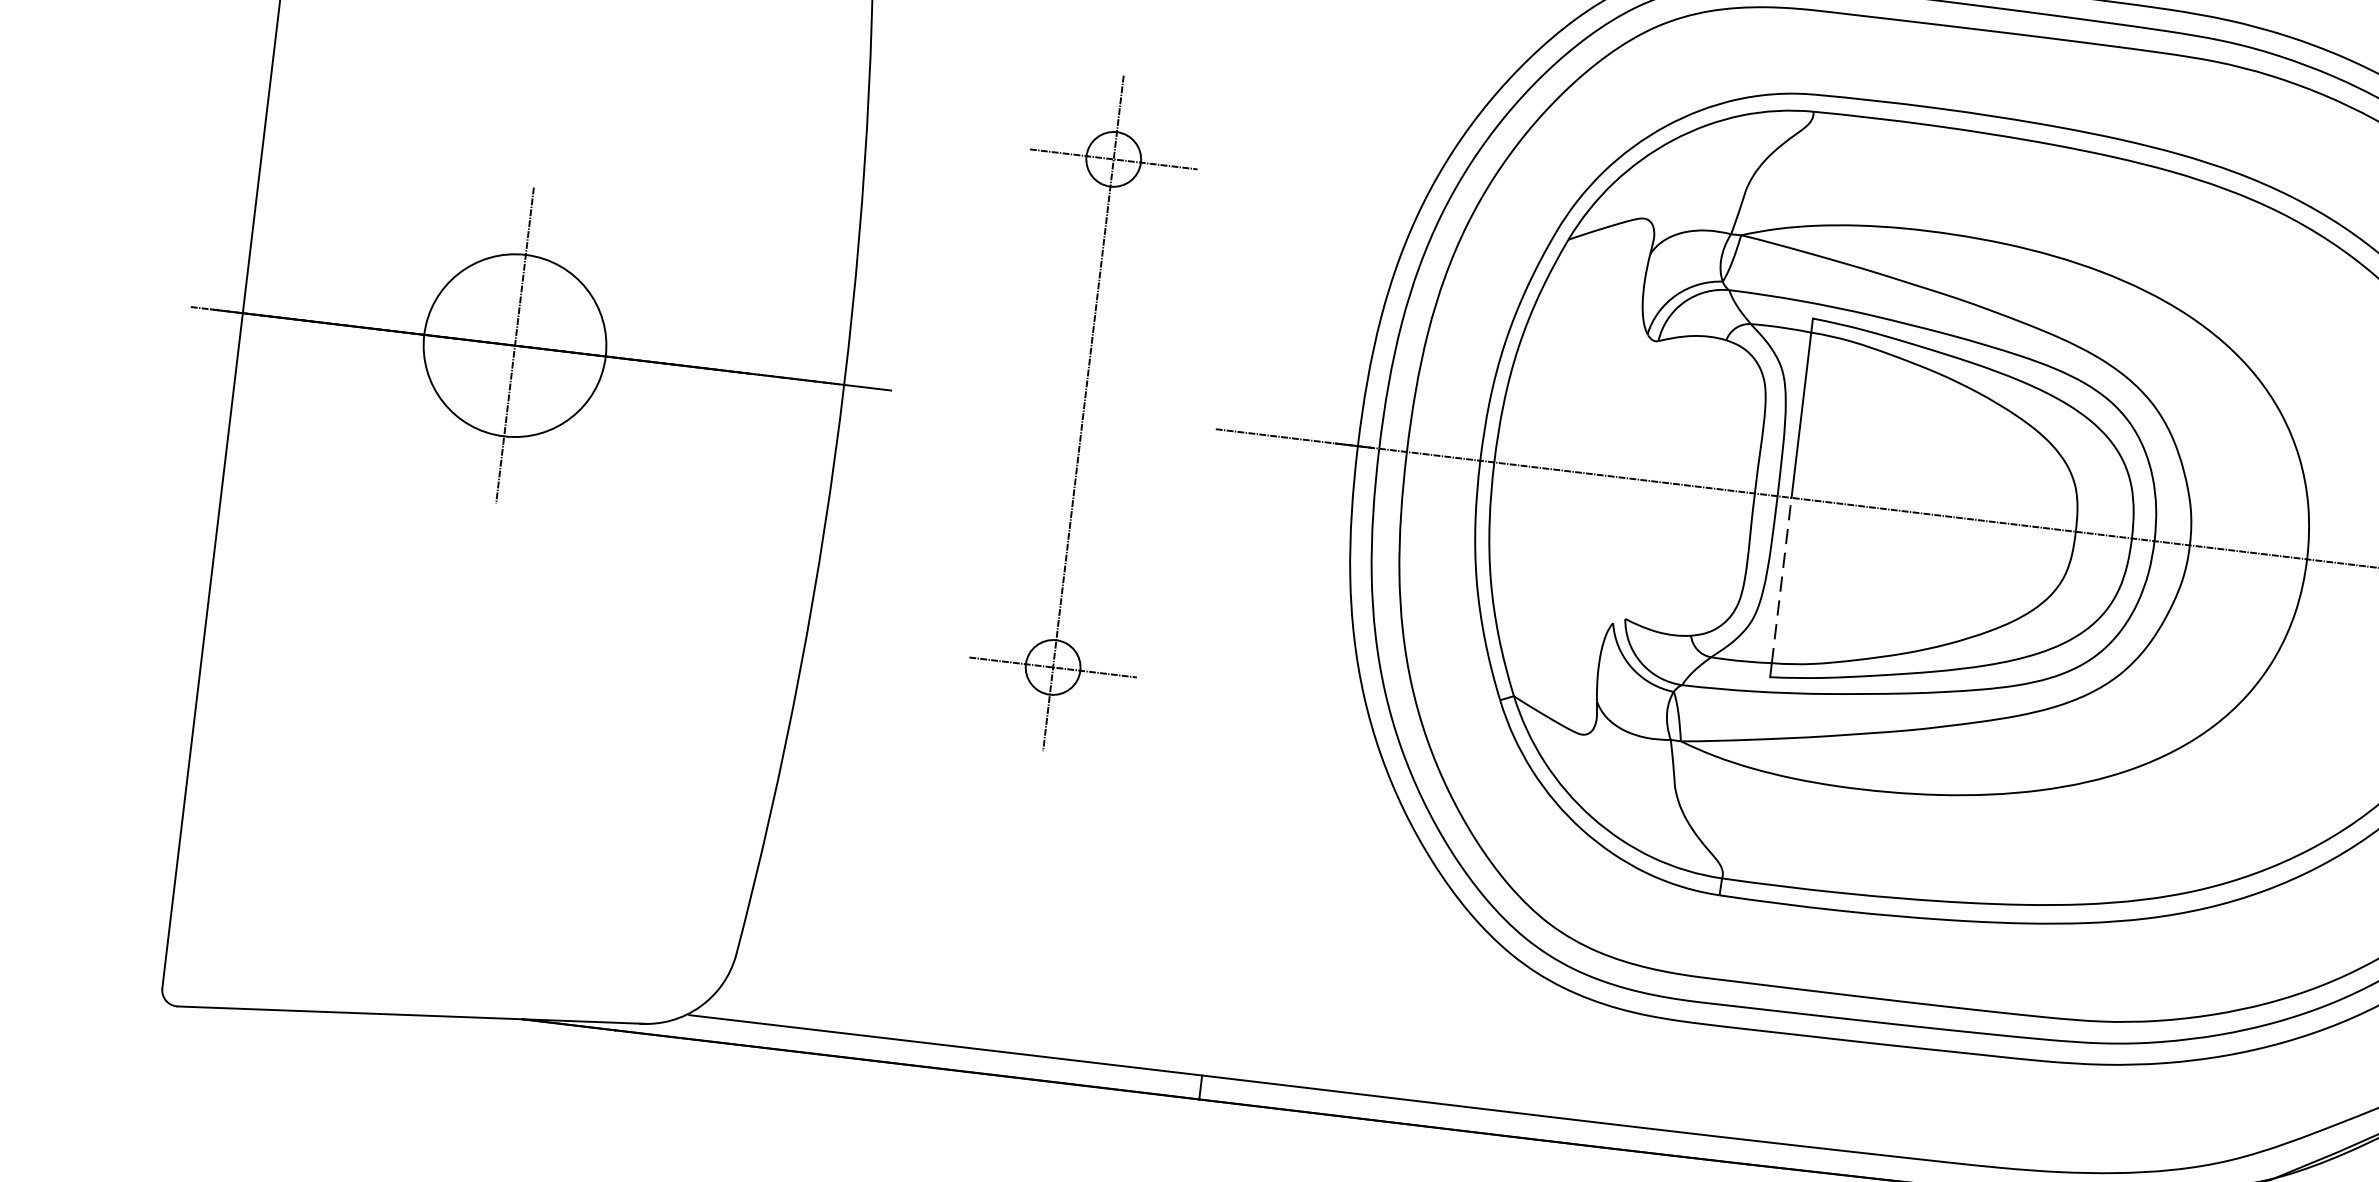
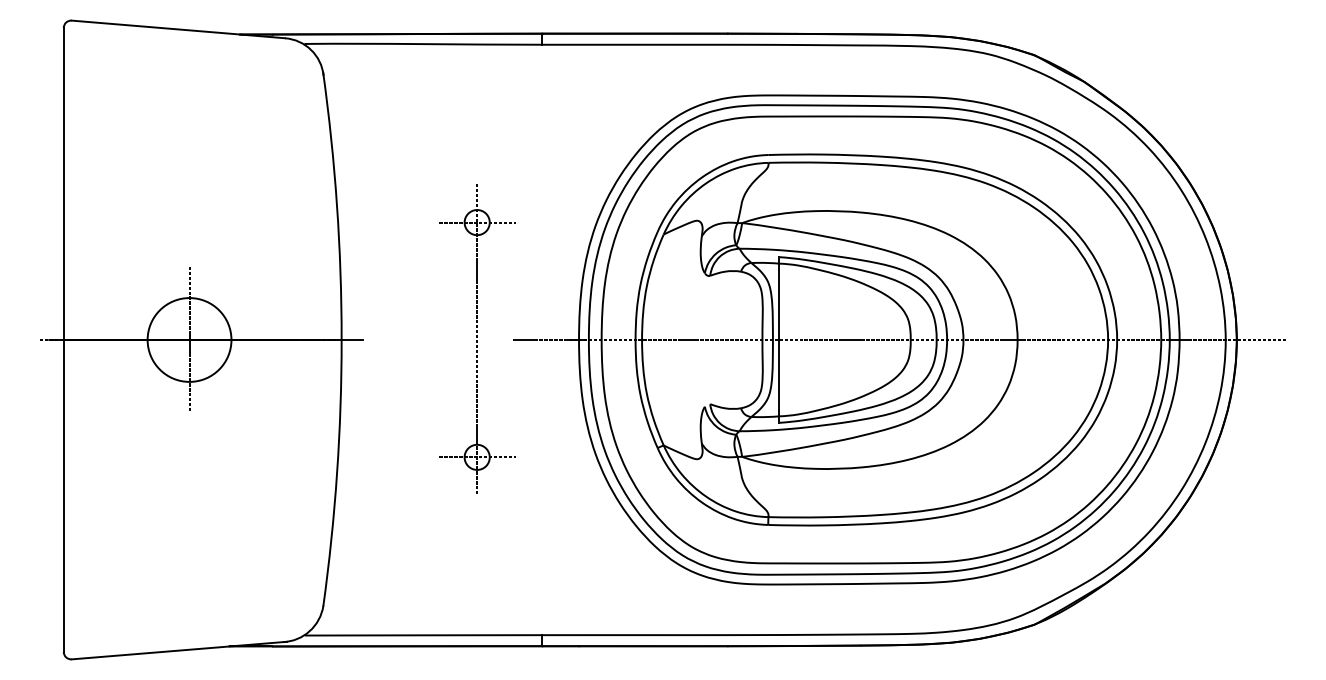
part: (1084, 410) -> (477, 338), moved
line: (1782, 579) -> (779, 377), dashed -> solid

